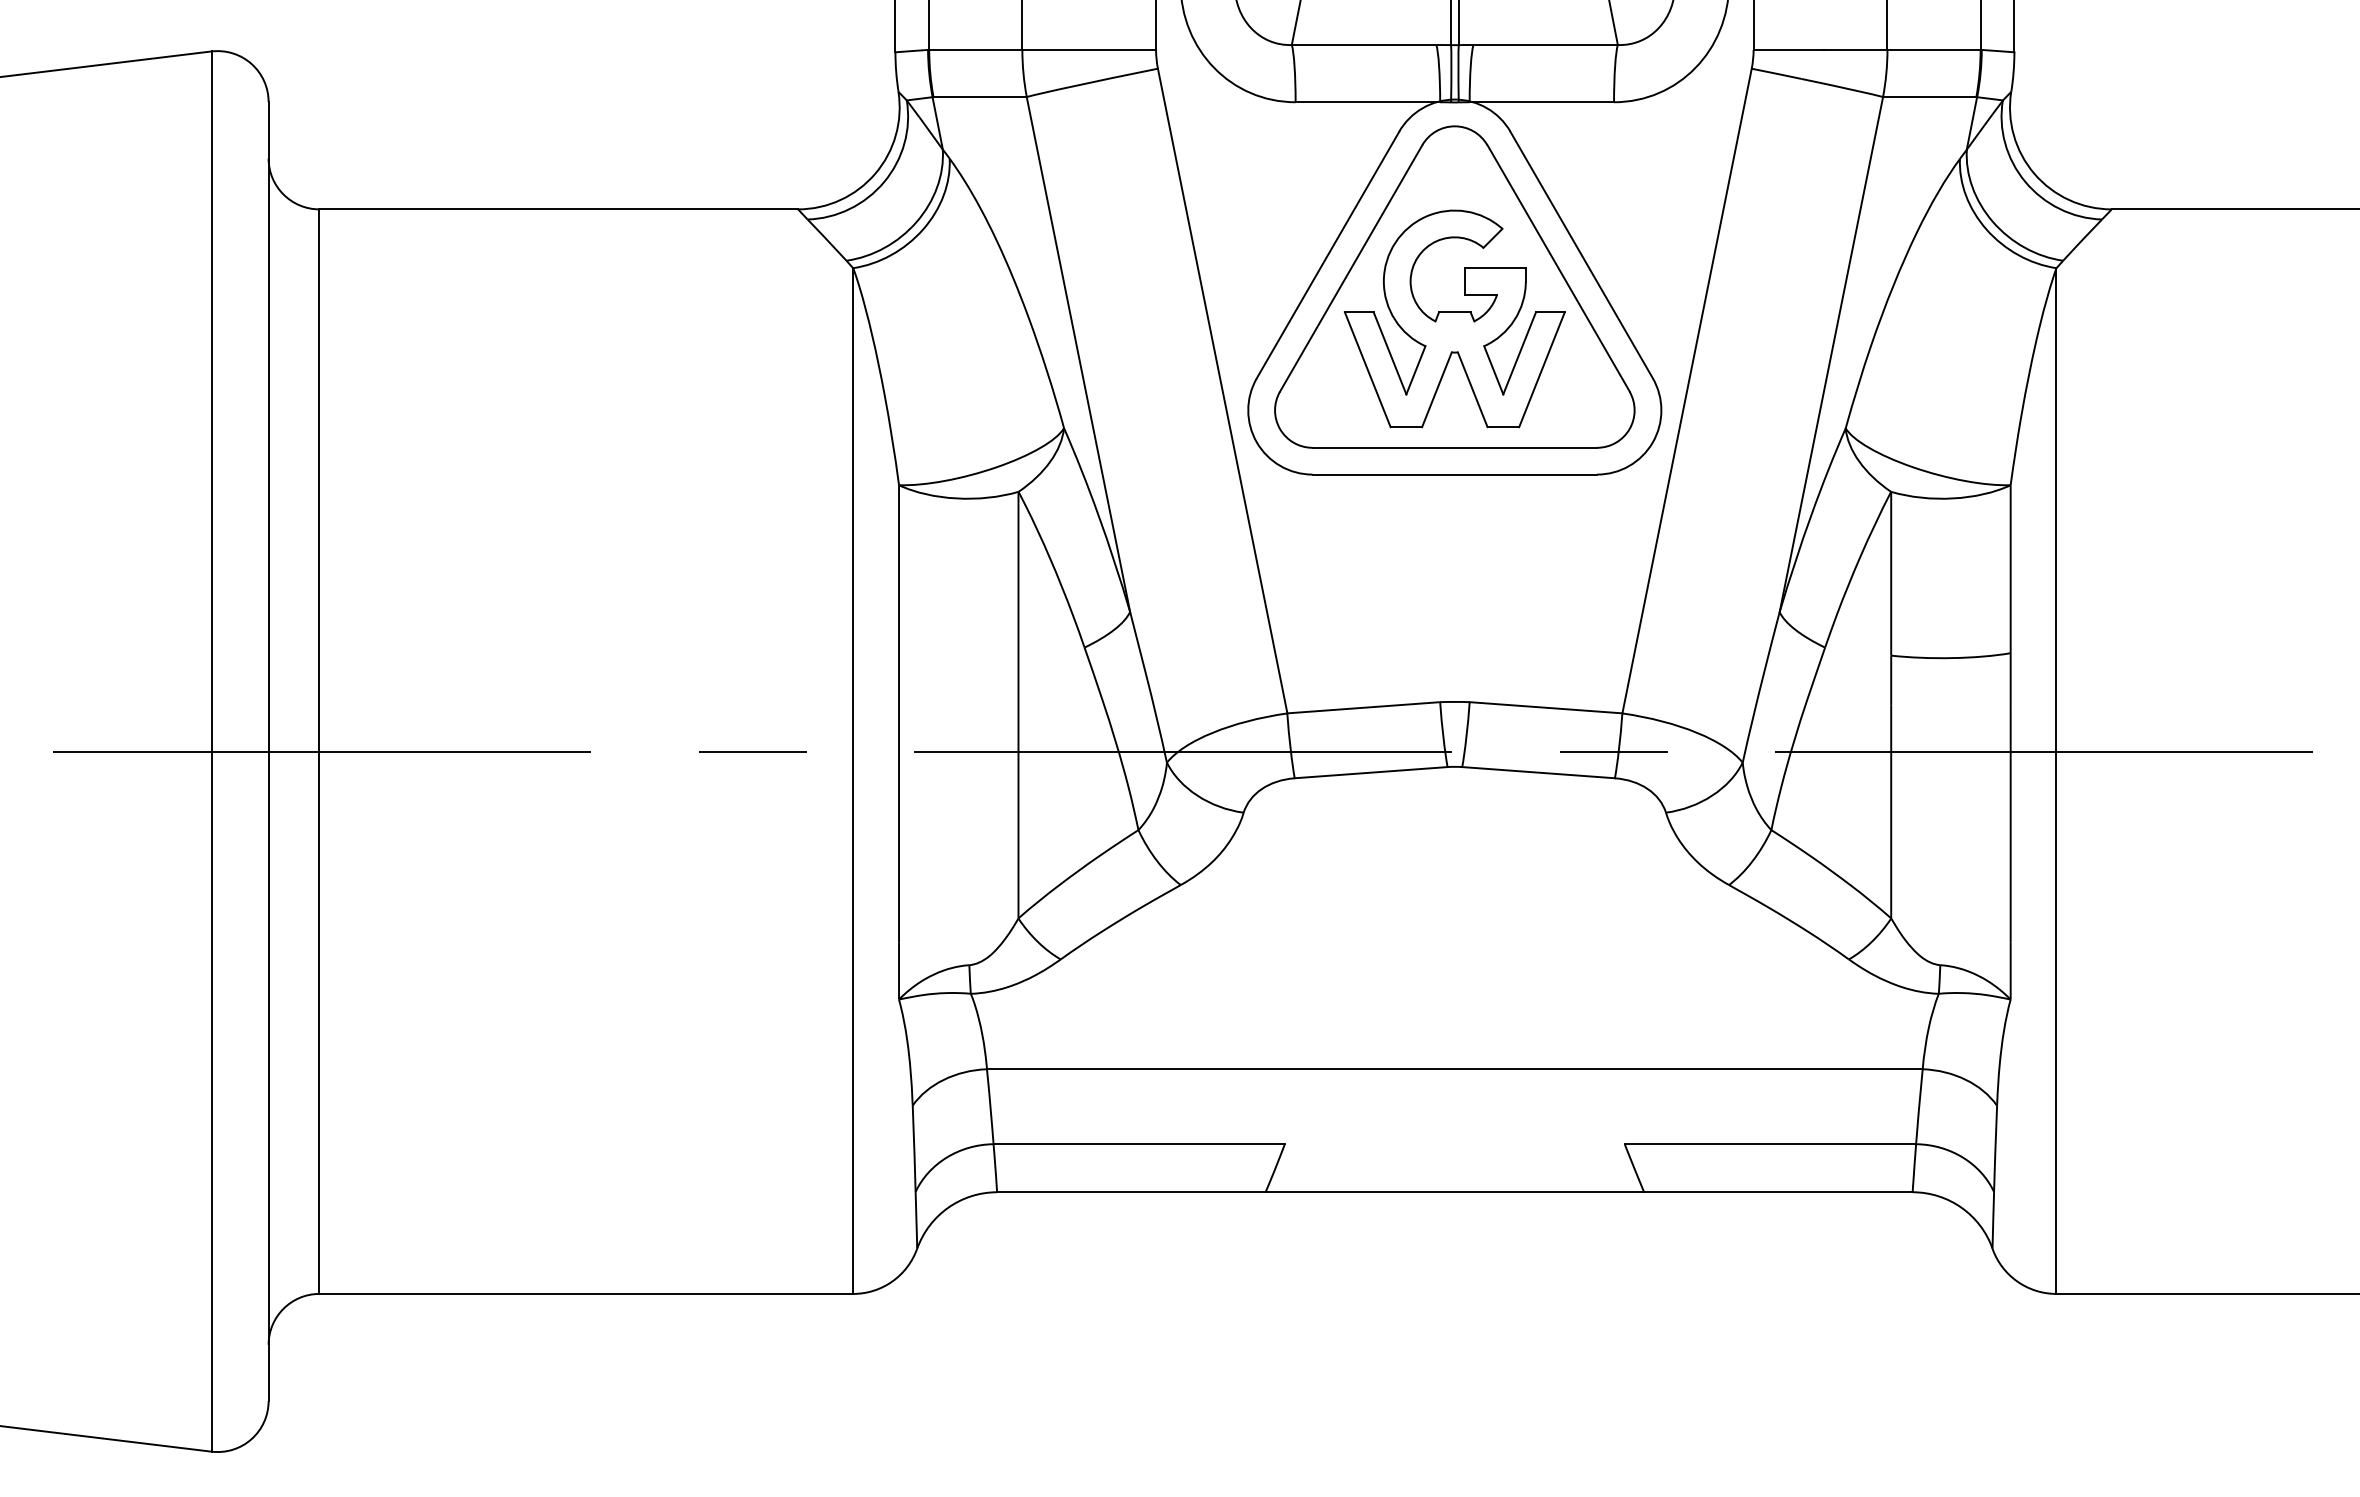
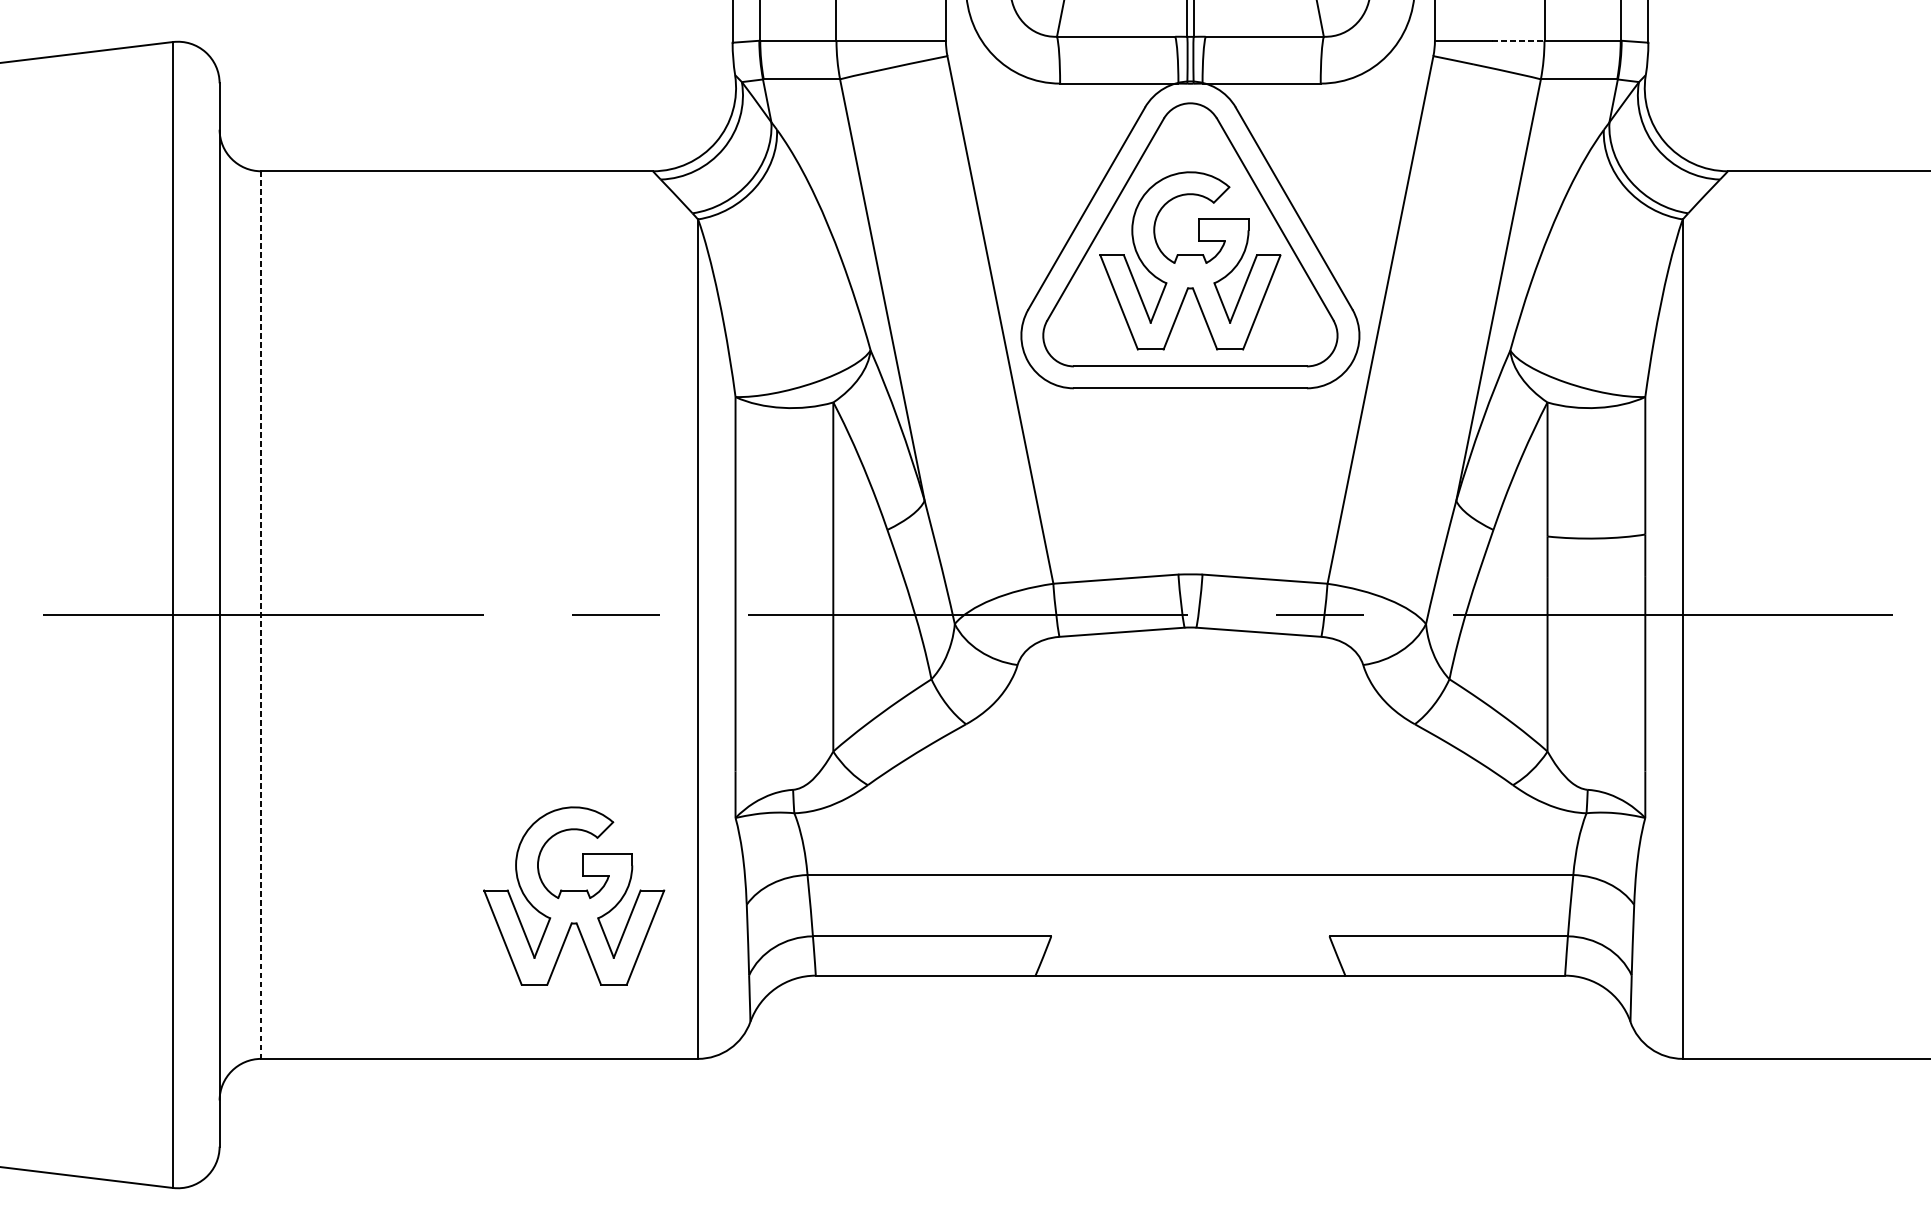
line: (1855, 49) -> (1518, 40), solid -> dashed
line: (319, 752) -> (261, 615), solid -> dashed
part: (701, 1094) -> (573, 895), added

